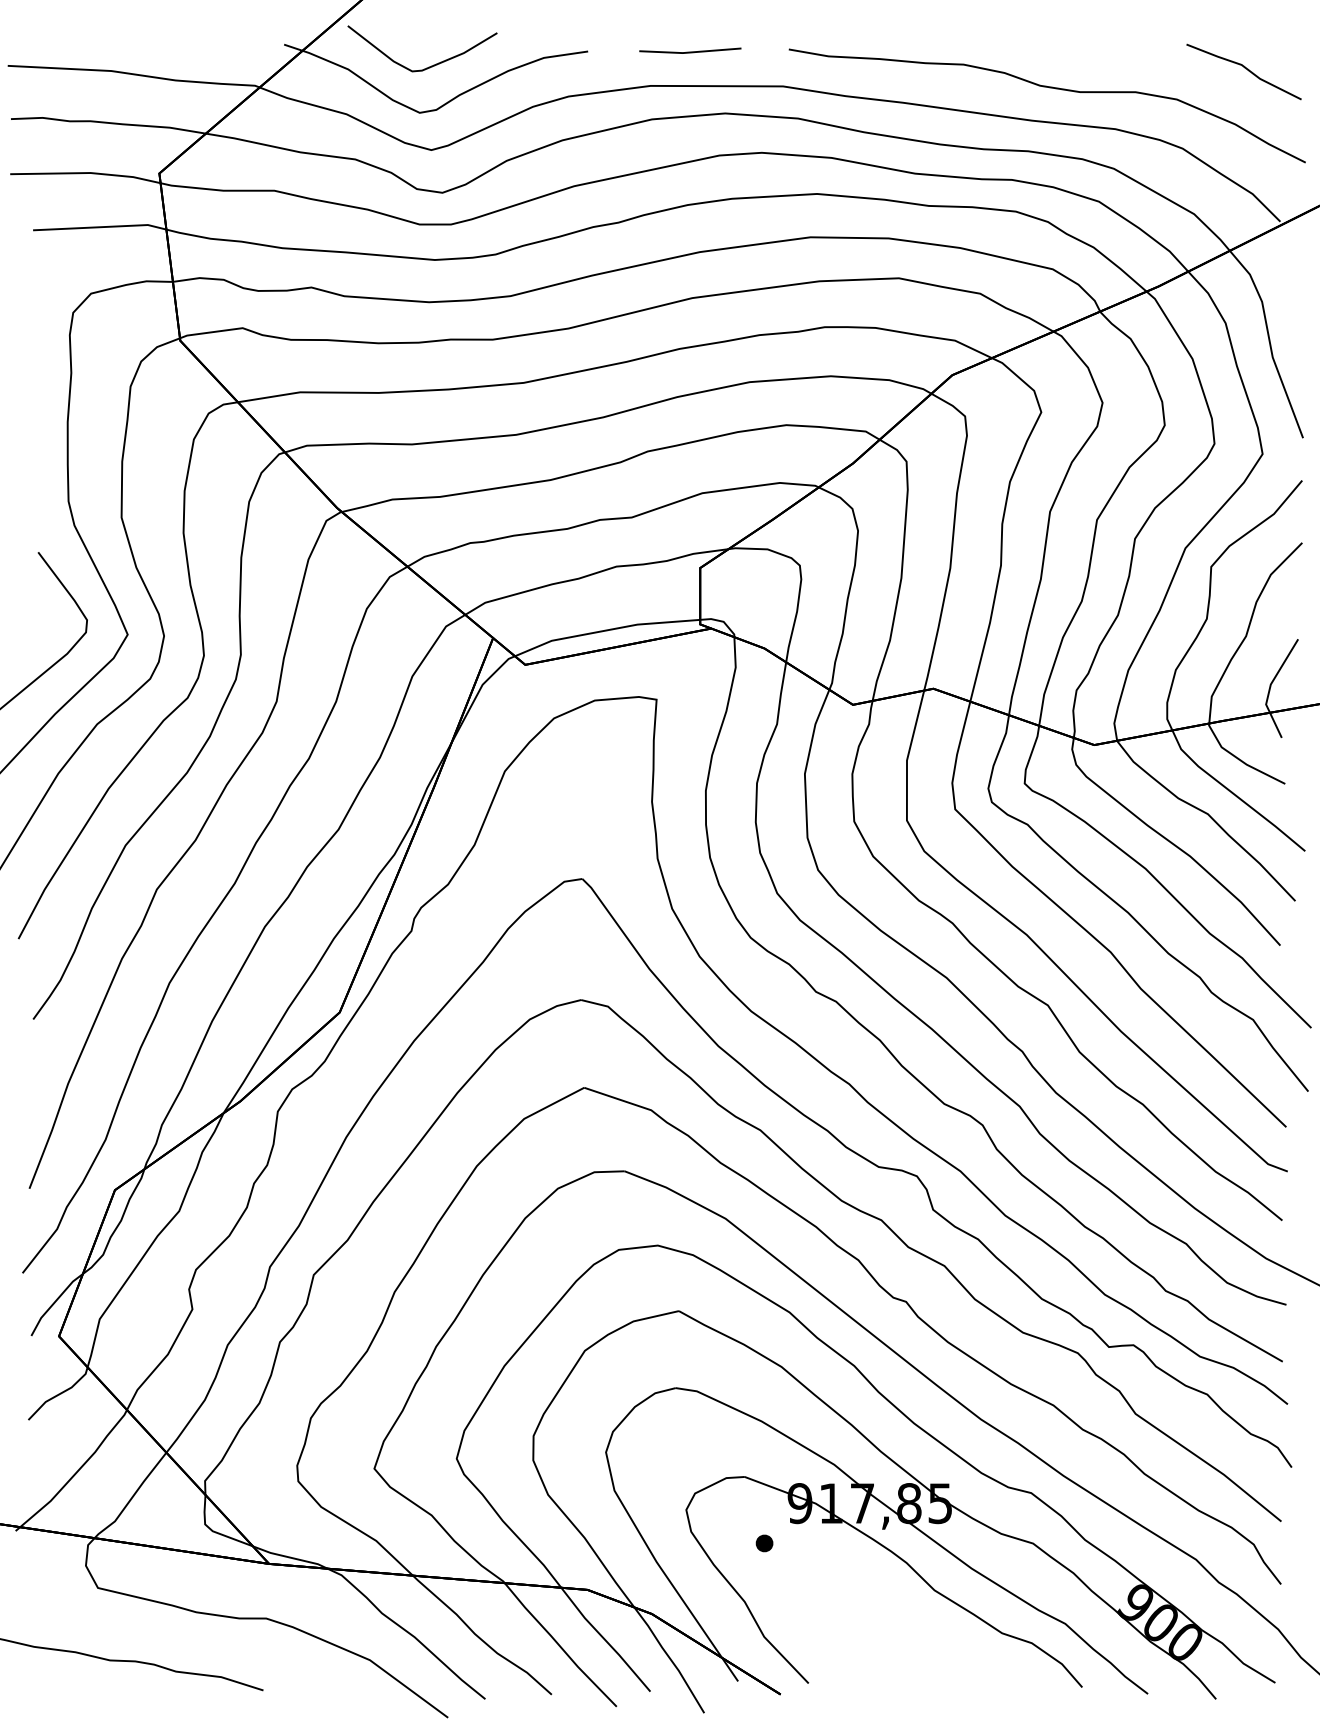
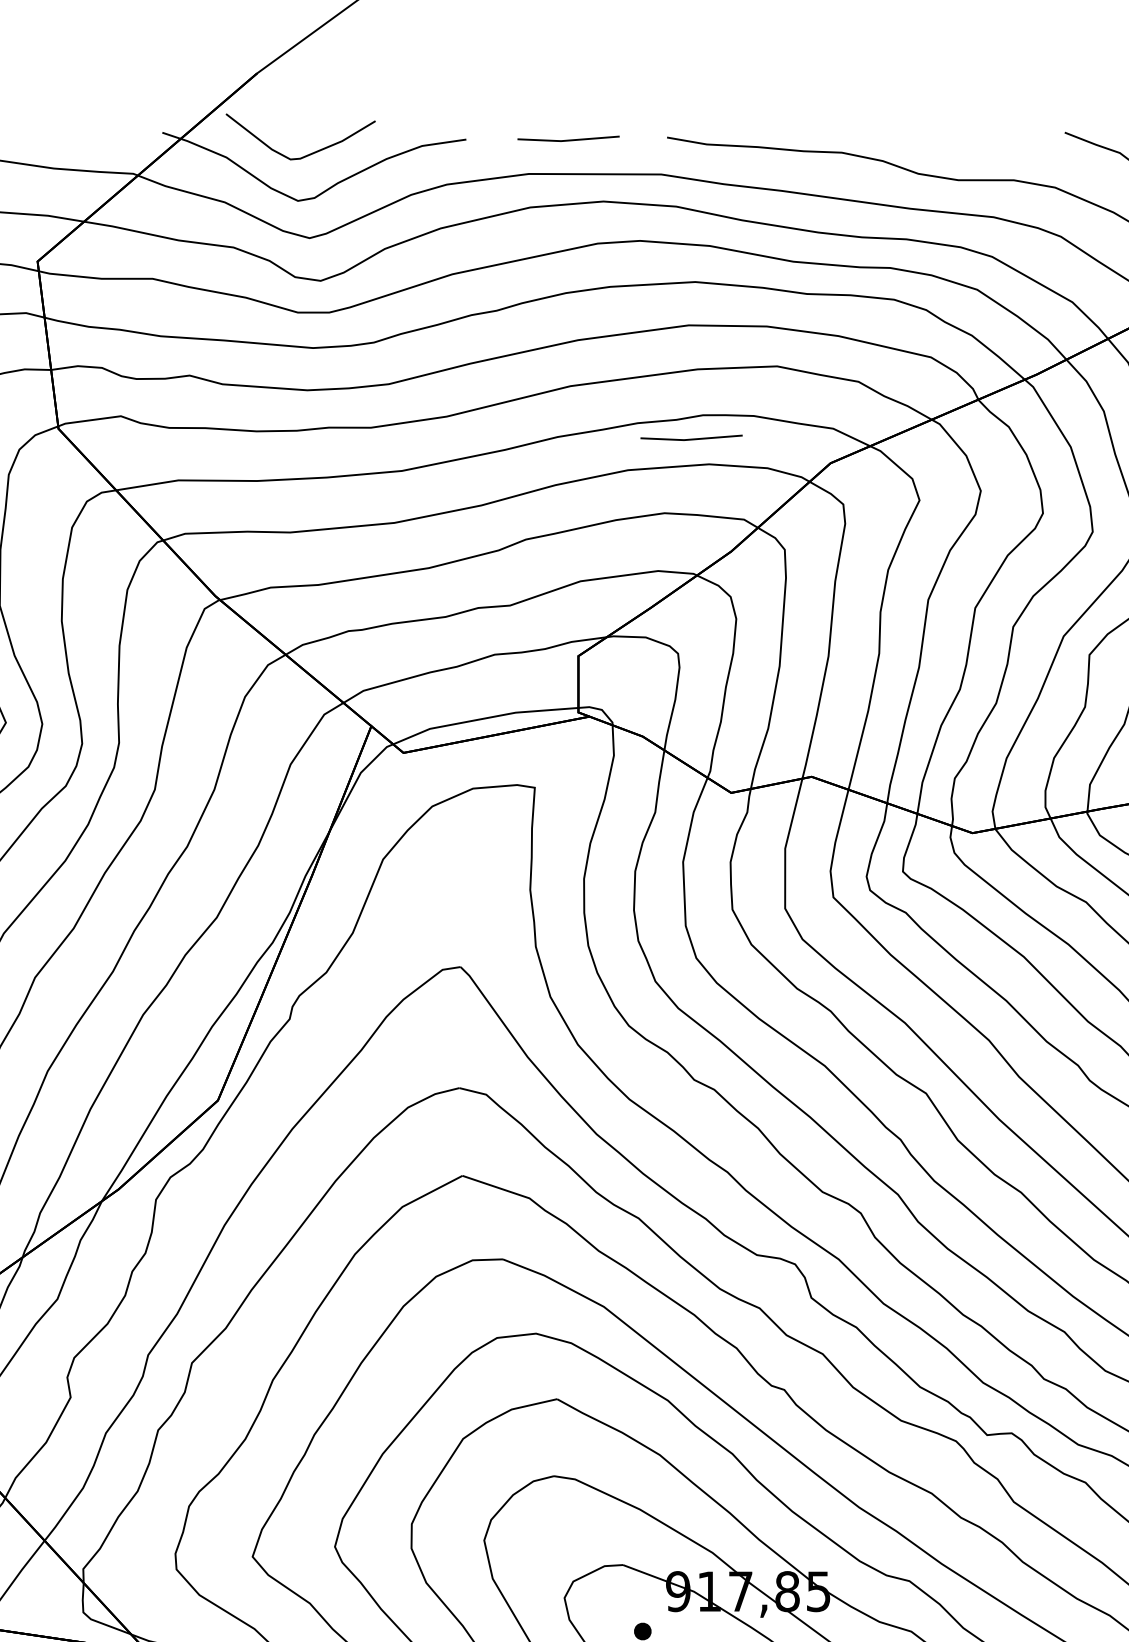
line: (813, 350) -> (691, 438), added

